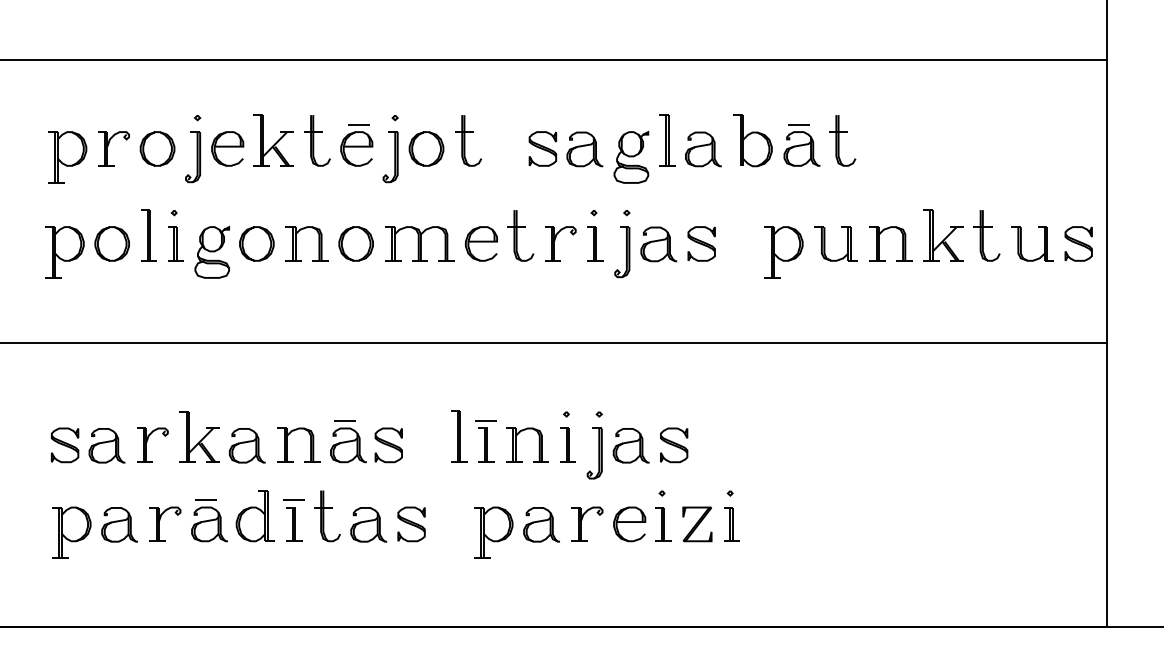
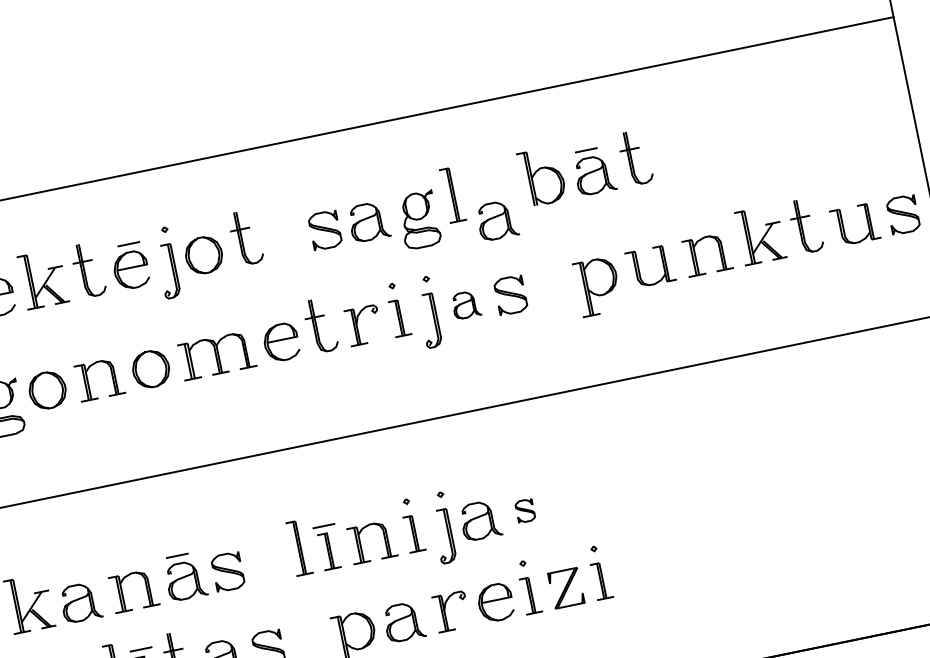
part: (703, 149) -> (497, 220), moved
part: (658, 244) -> (465, 305), size x0.7
part: (674, 445) -> (525, 511), size x0.6

